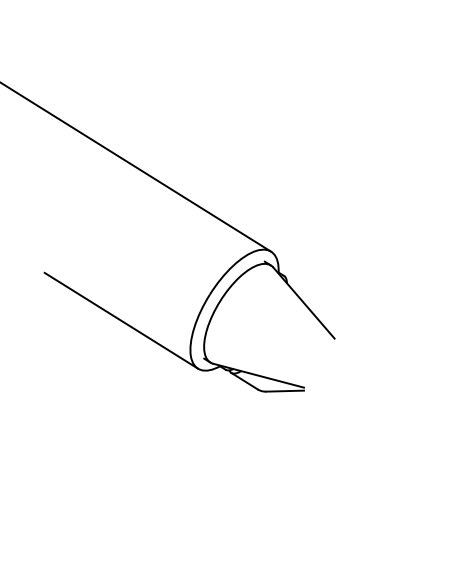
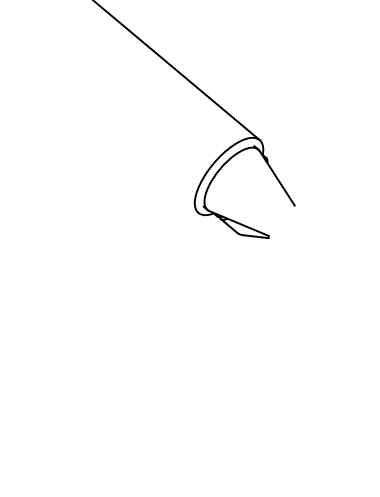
line: (120, 320) -> (150, 172), removed

